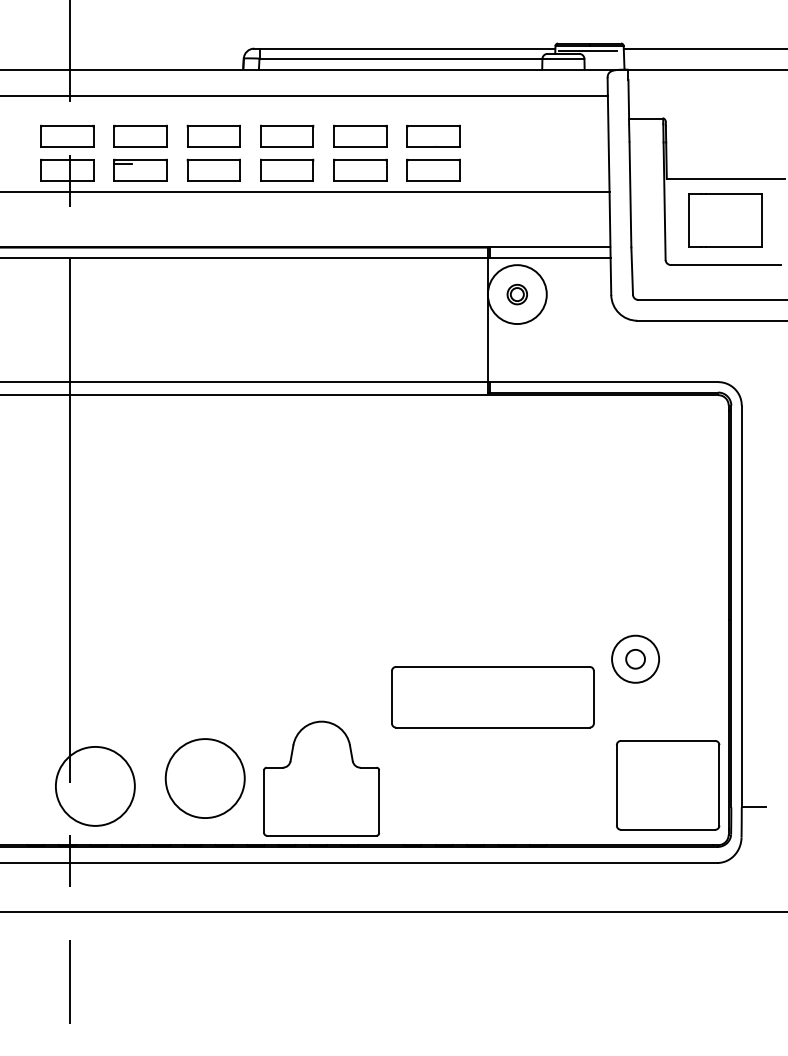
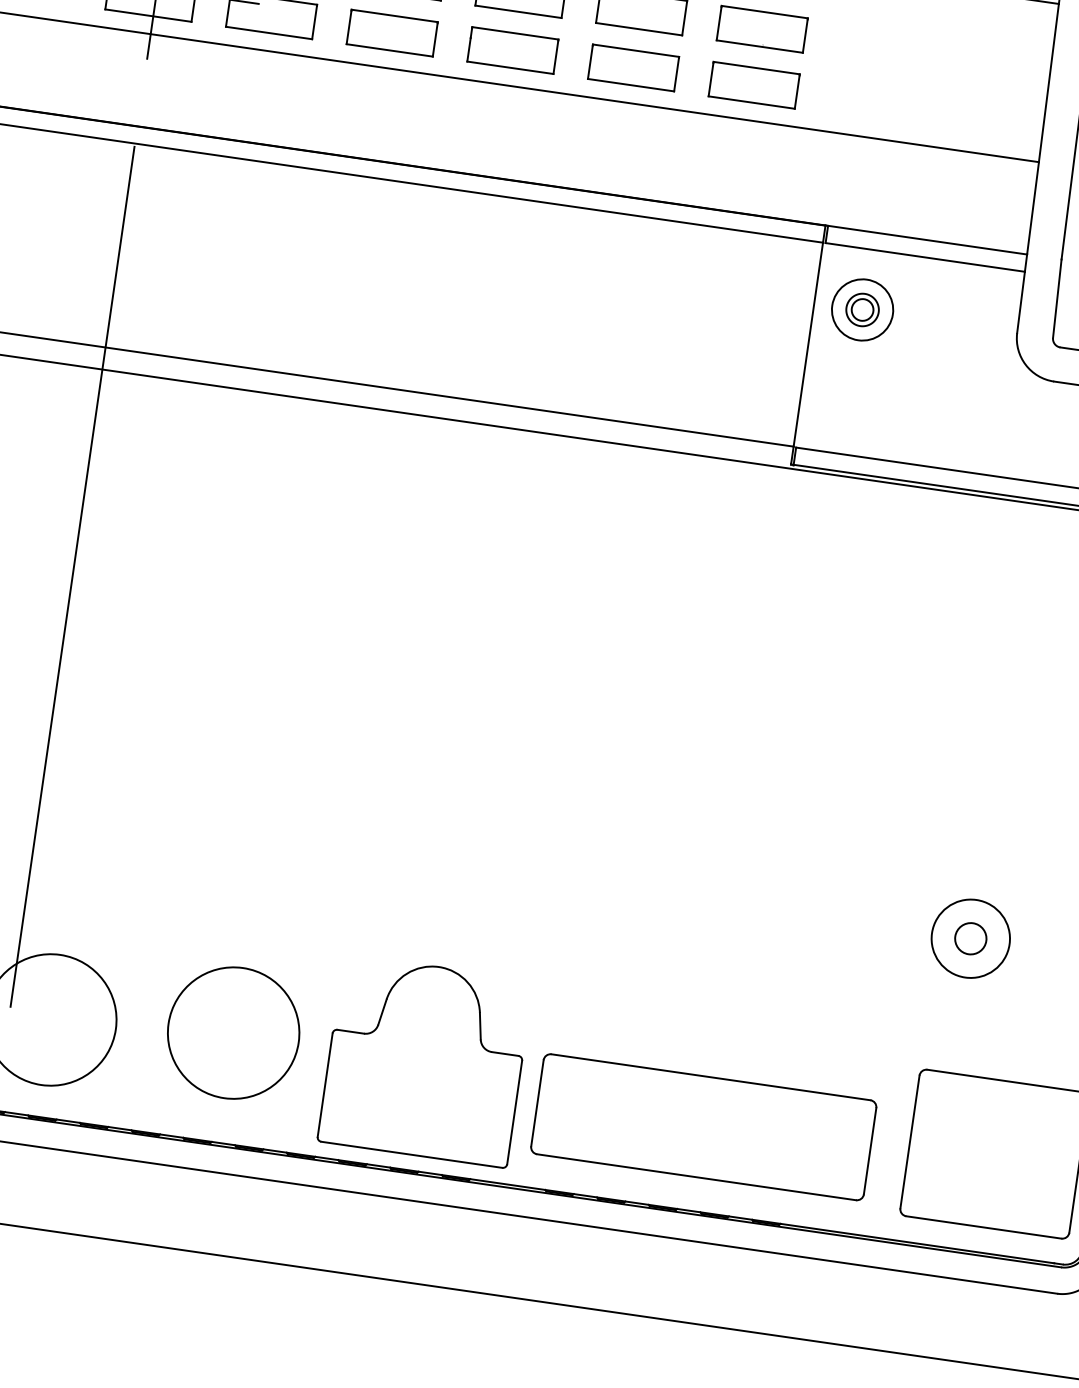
circle: (516, 294) -> (861, 309), size x0.62
part: (492, 697) -> (703, 1127), moved

